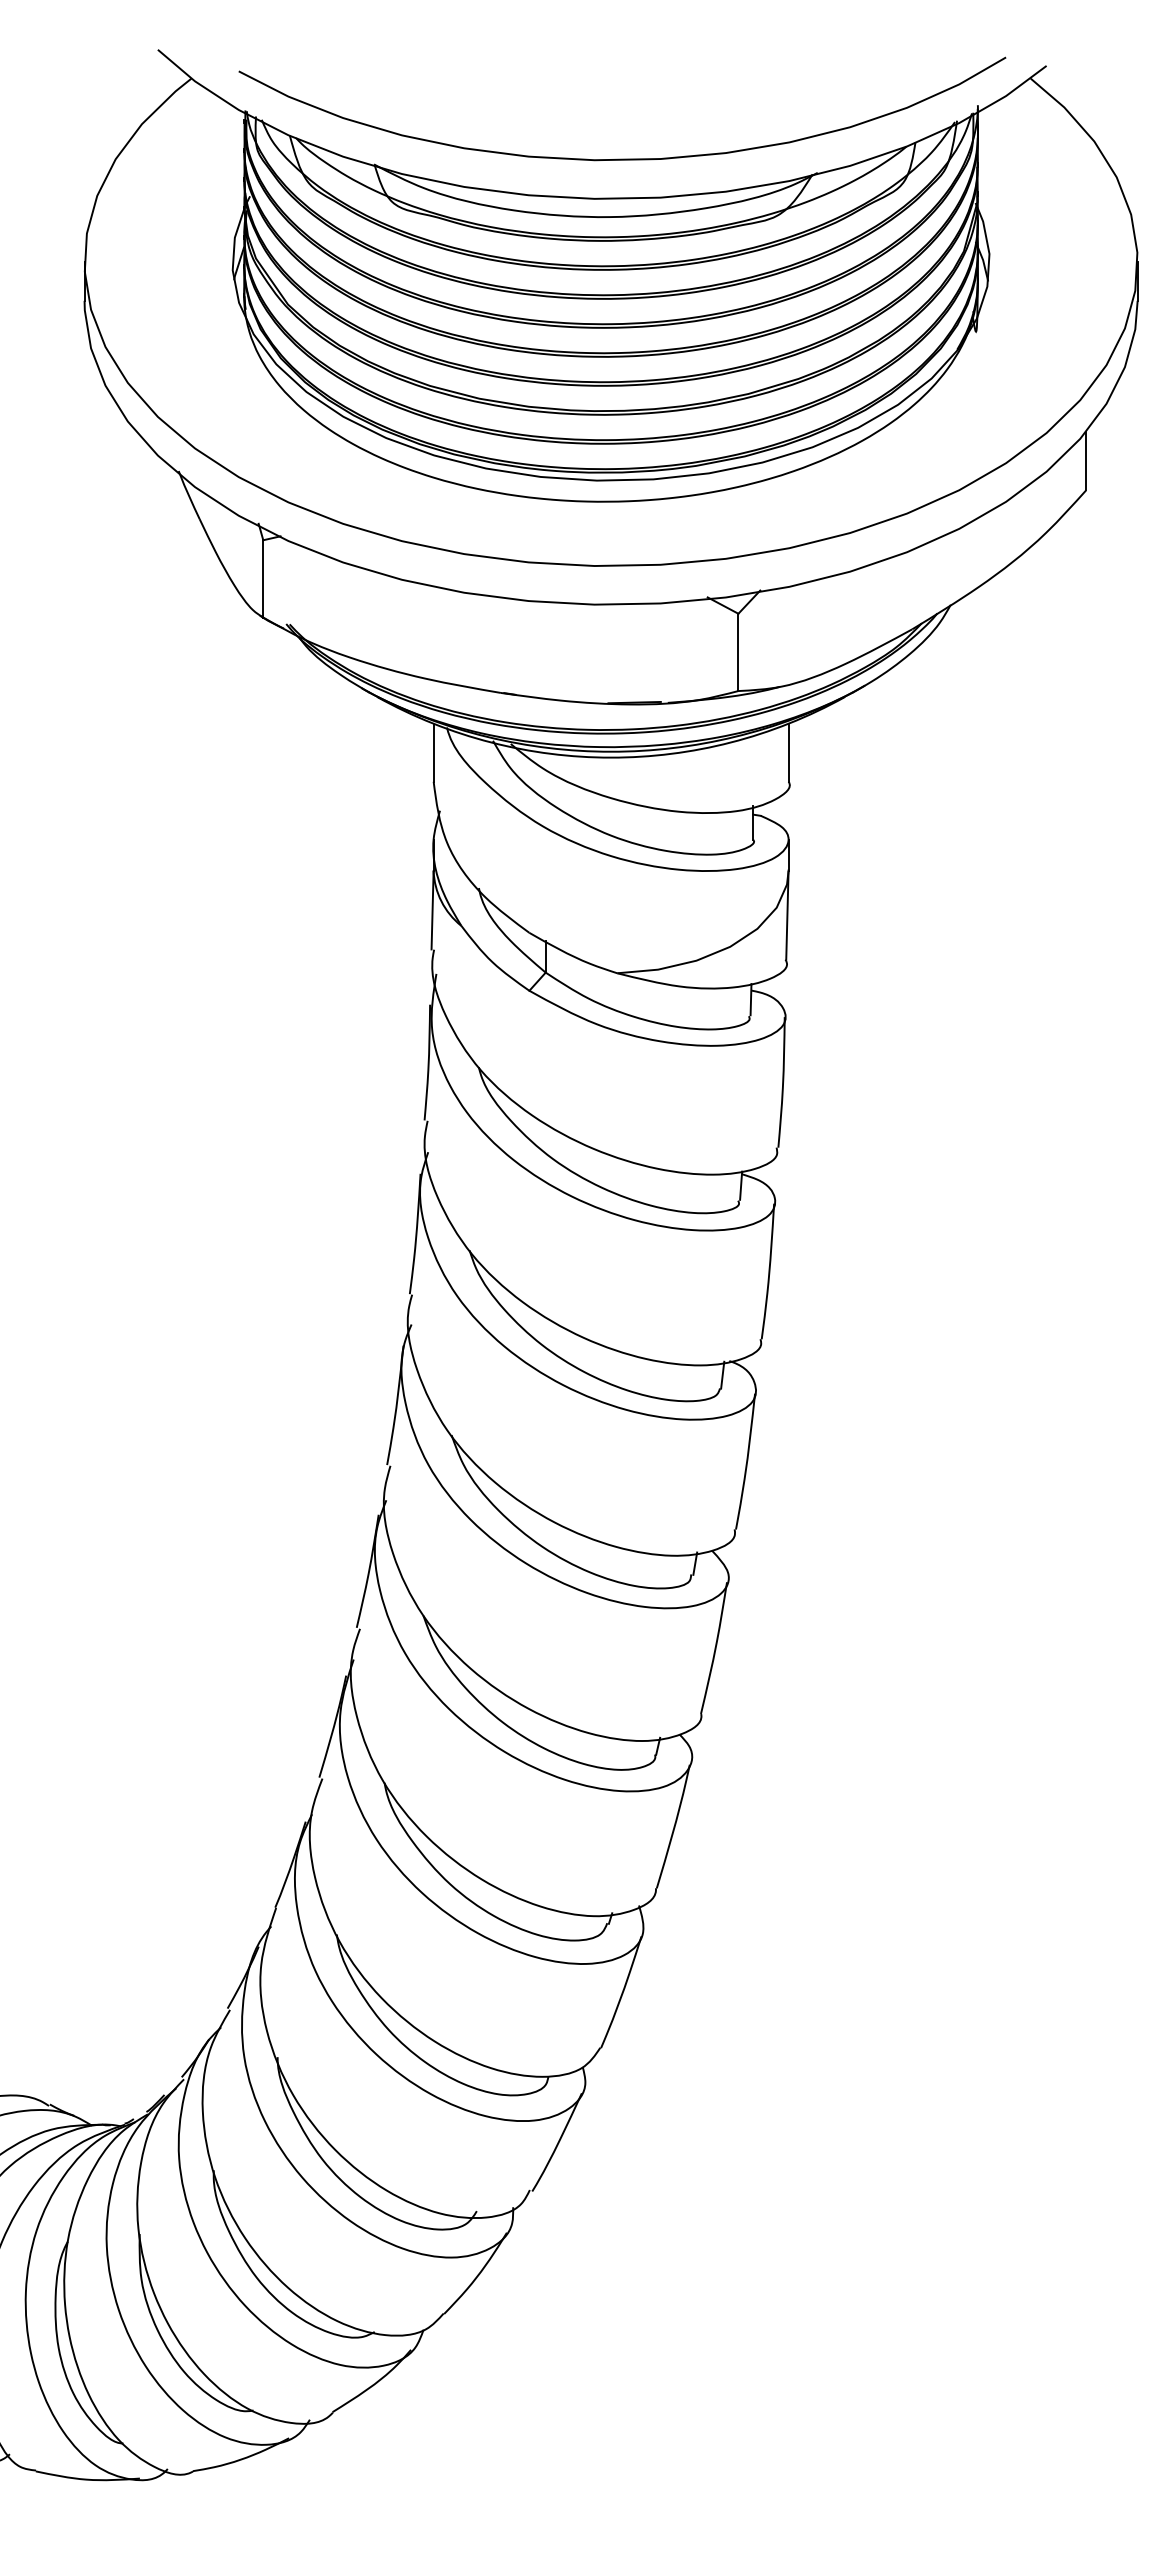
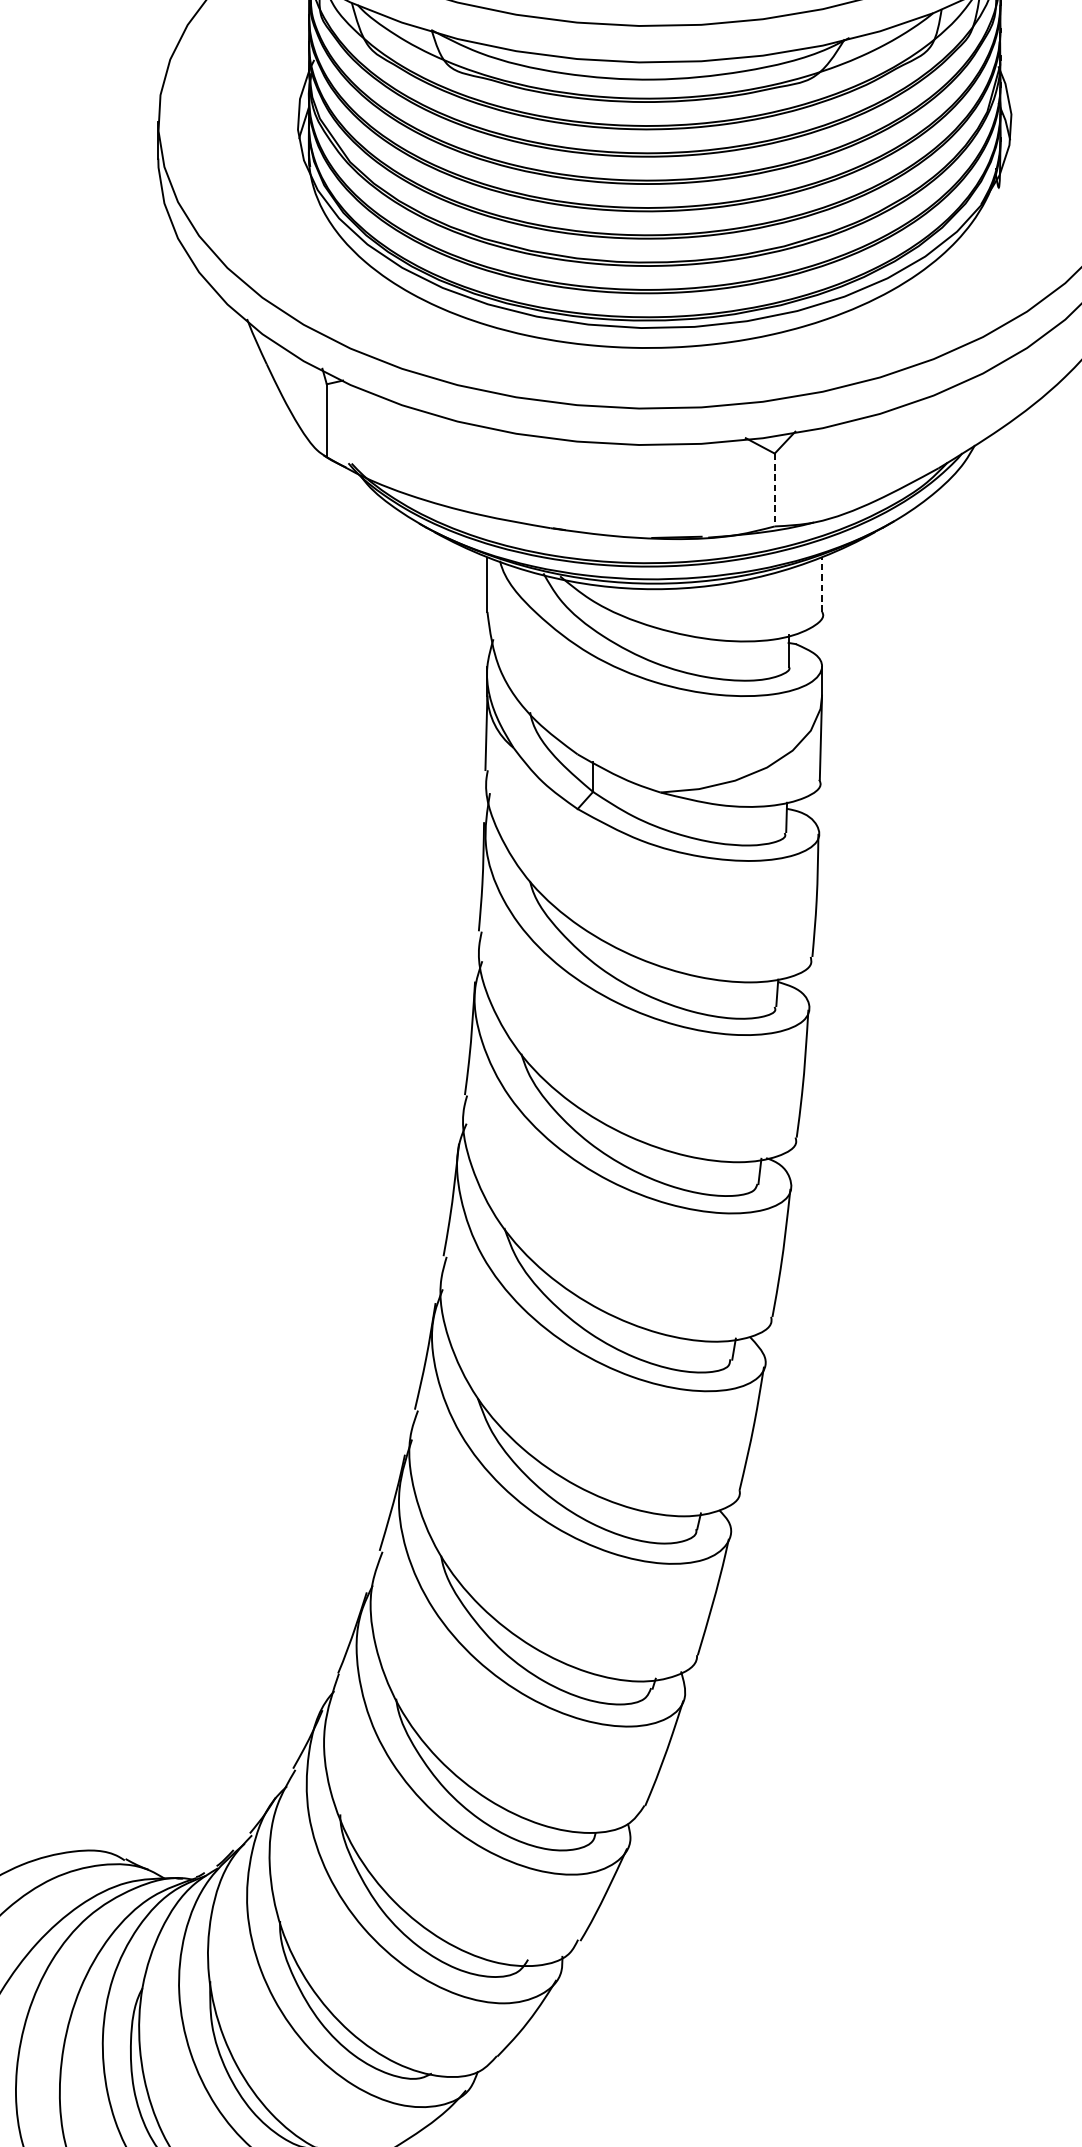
line: (738, 652) -> (774, 490), solid -> dashed
line: (788, 753) -> (821, 585), solid -> dashed

